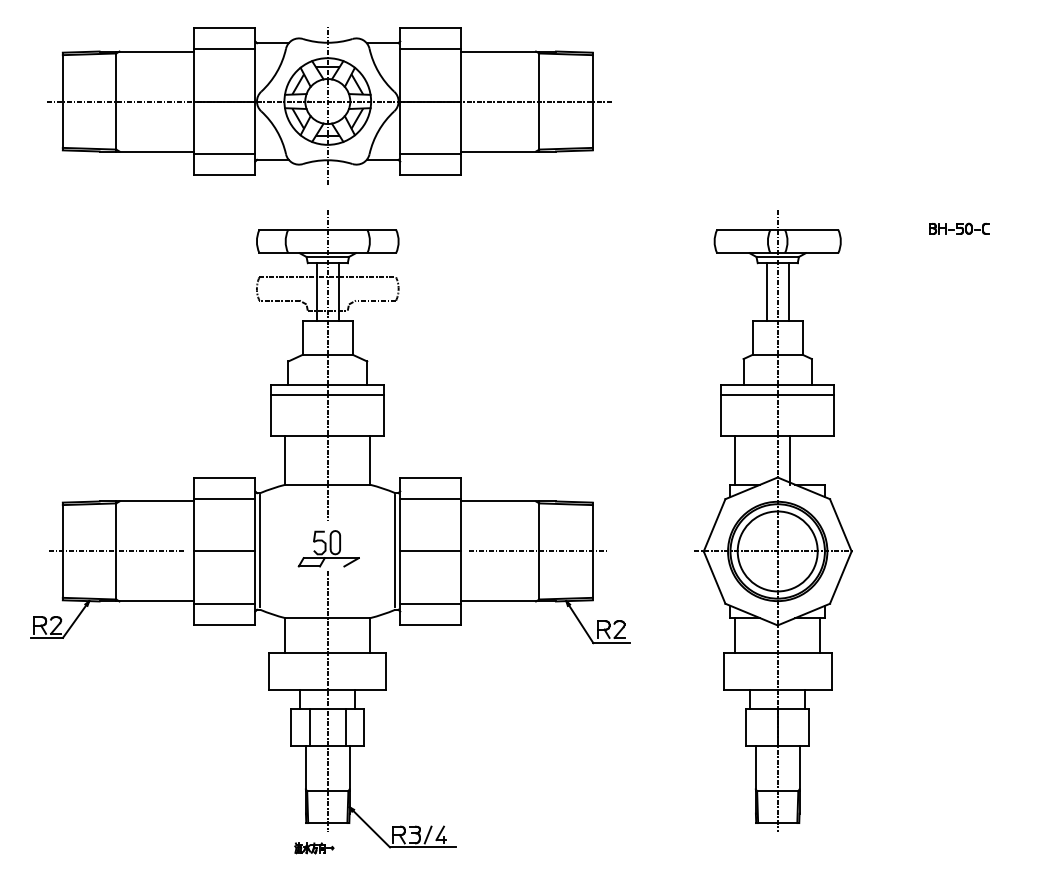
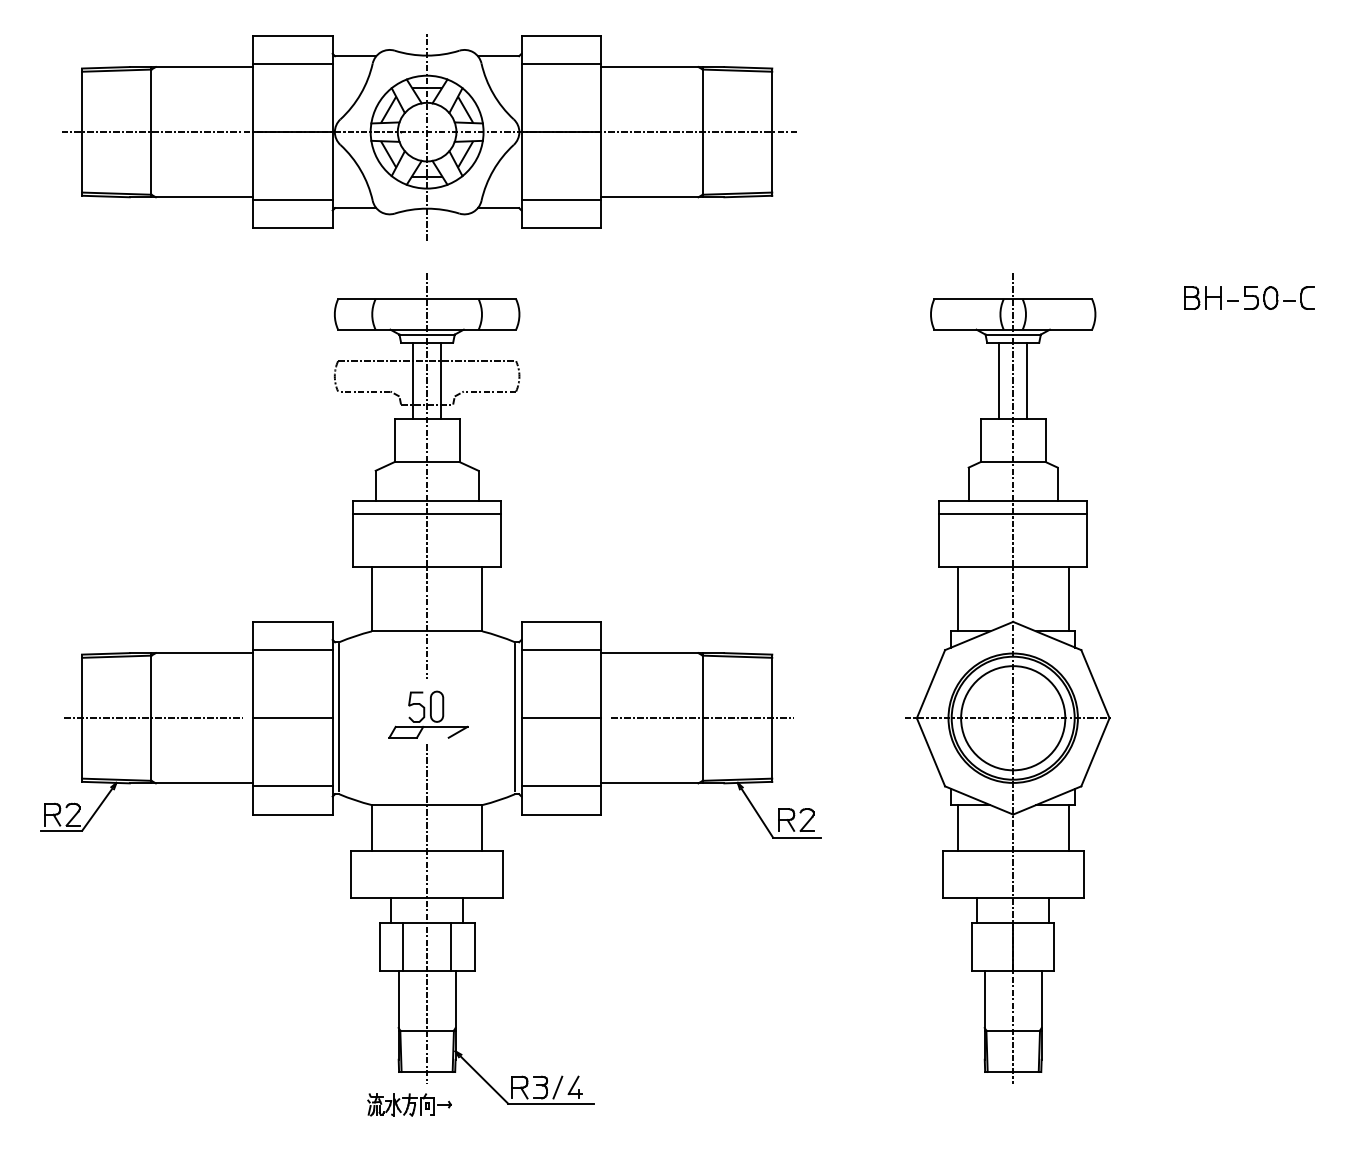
part: (959, 228) -> (1249, 297), size x1.67
line: (790, 460) -> (1068, 599), moved
part: (314, 847) -> (409, 1104), size x1.67

